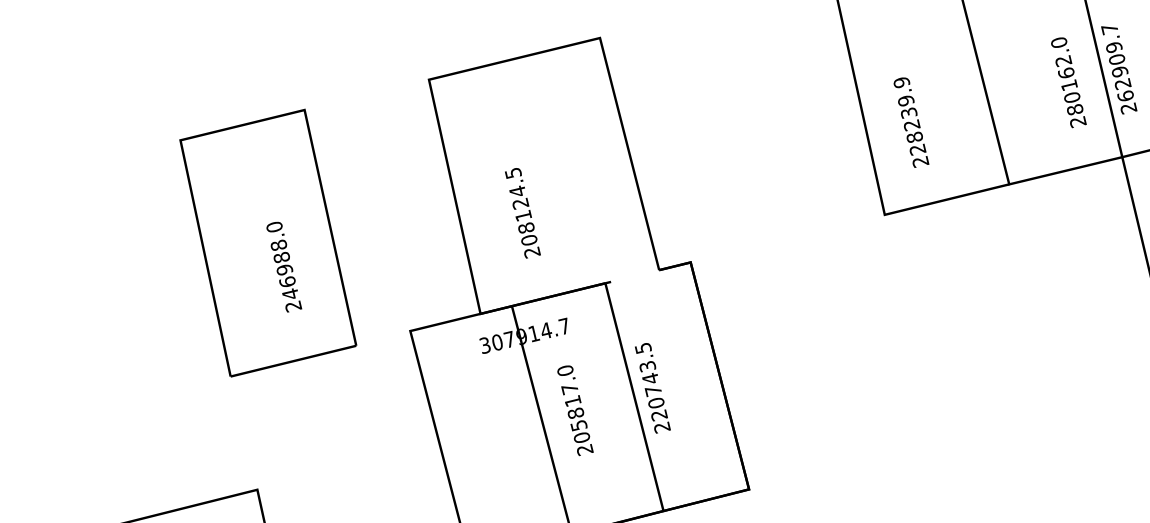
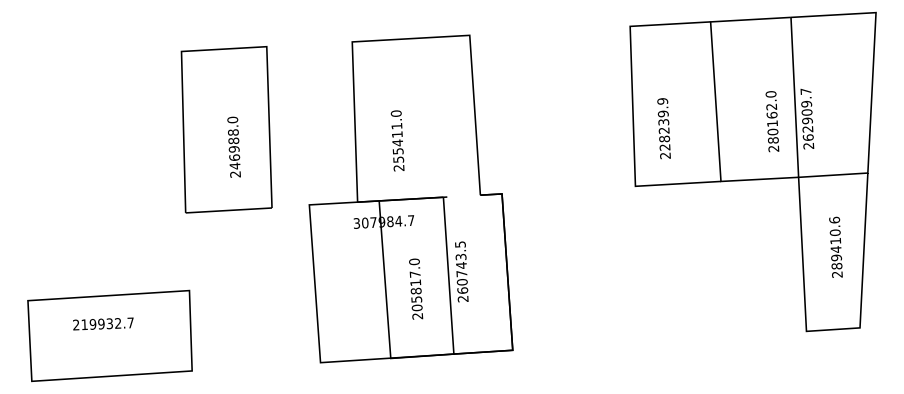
text: (521, 206) -> (397, 136), 208124.5 -> 255411.0
text: (534, 333) -> (390, 221), 307914.7 -> 307984.7
text: (575, 409) -> (416, 288), moved
text: (658, 415) -> (462, 290), 220743.5 -> 260743.5

